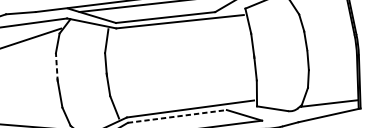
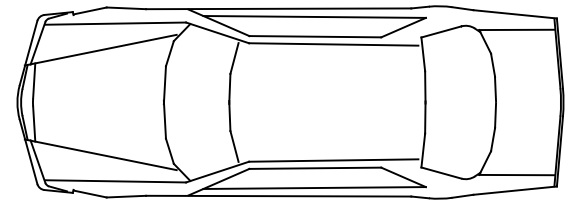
line: (56, 67) -> (164, 84), dashed -> solid
line: (177, 116) -> (315, 168), dashed -> solid

